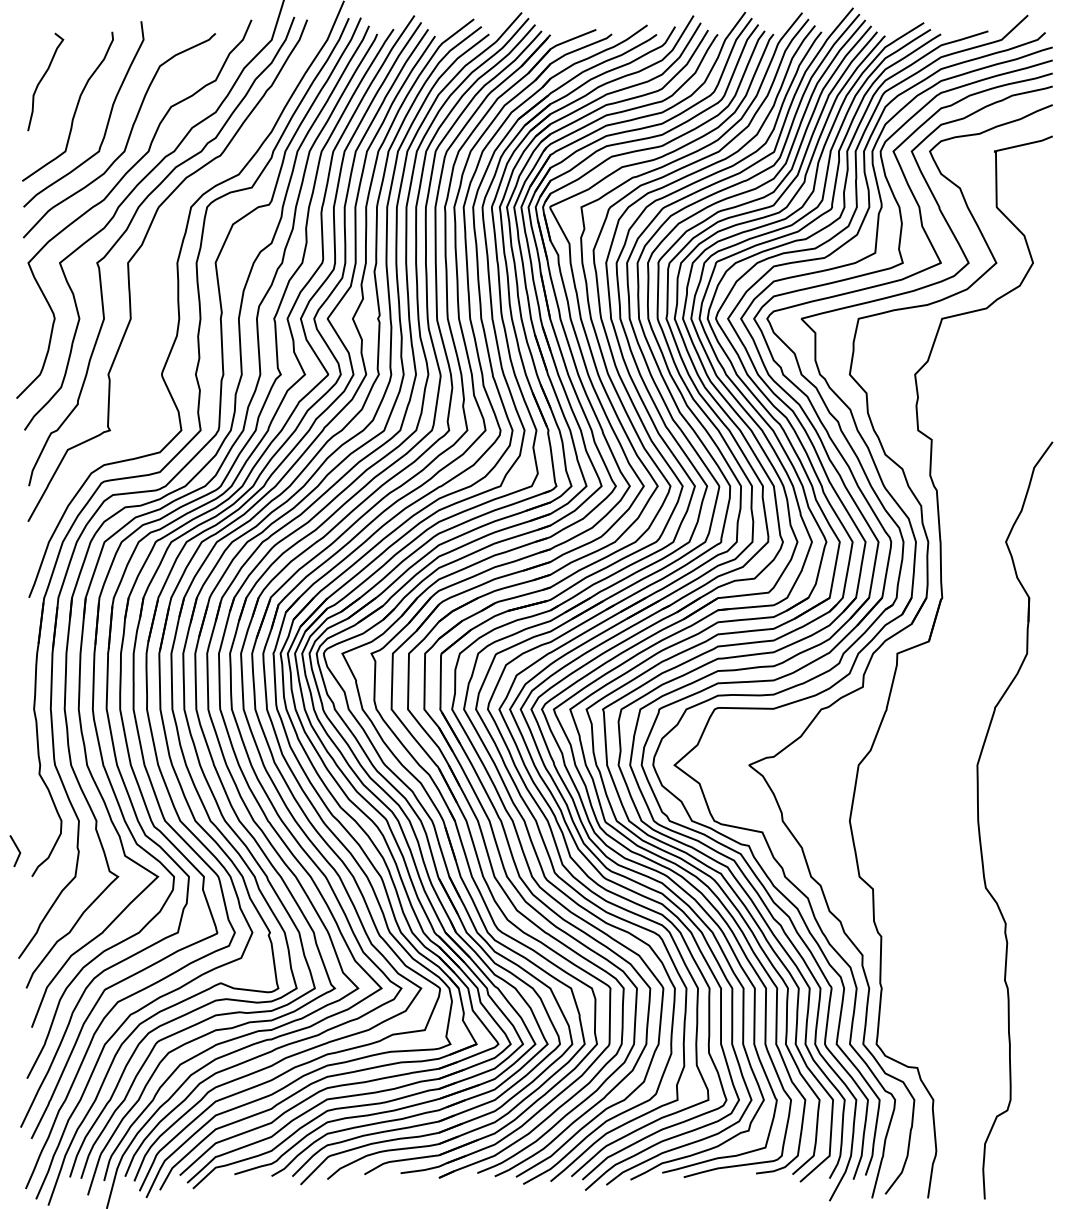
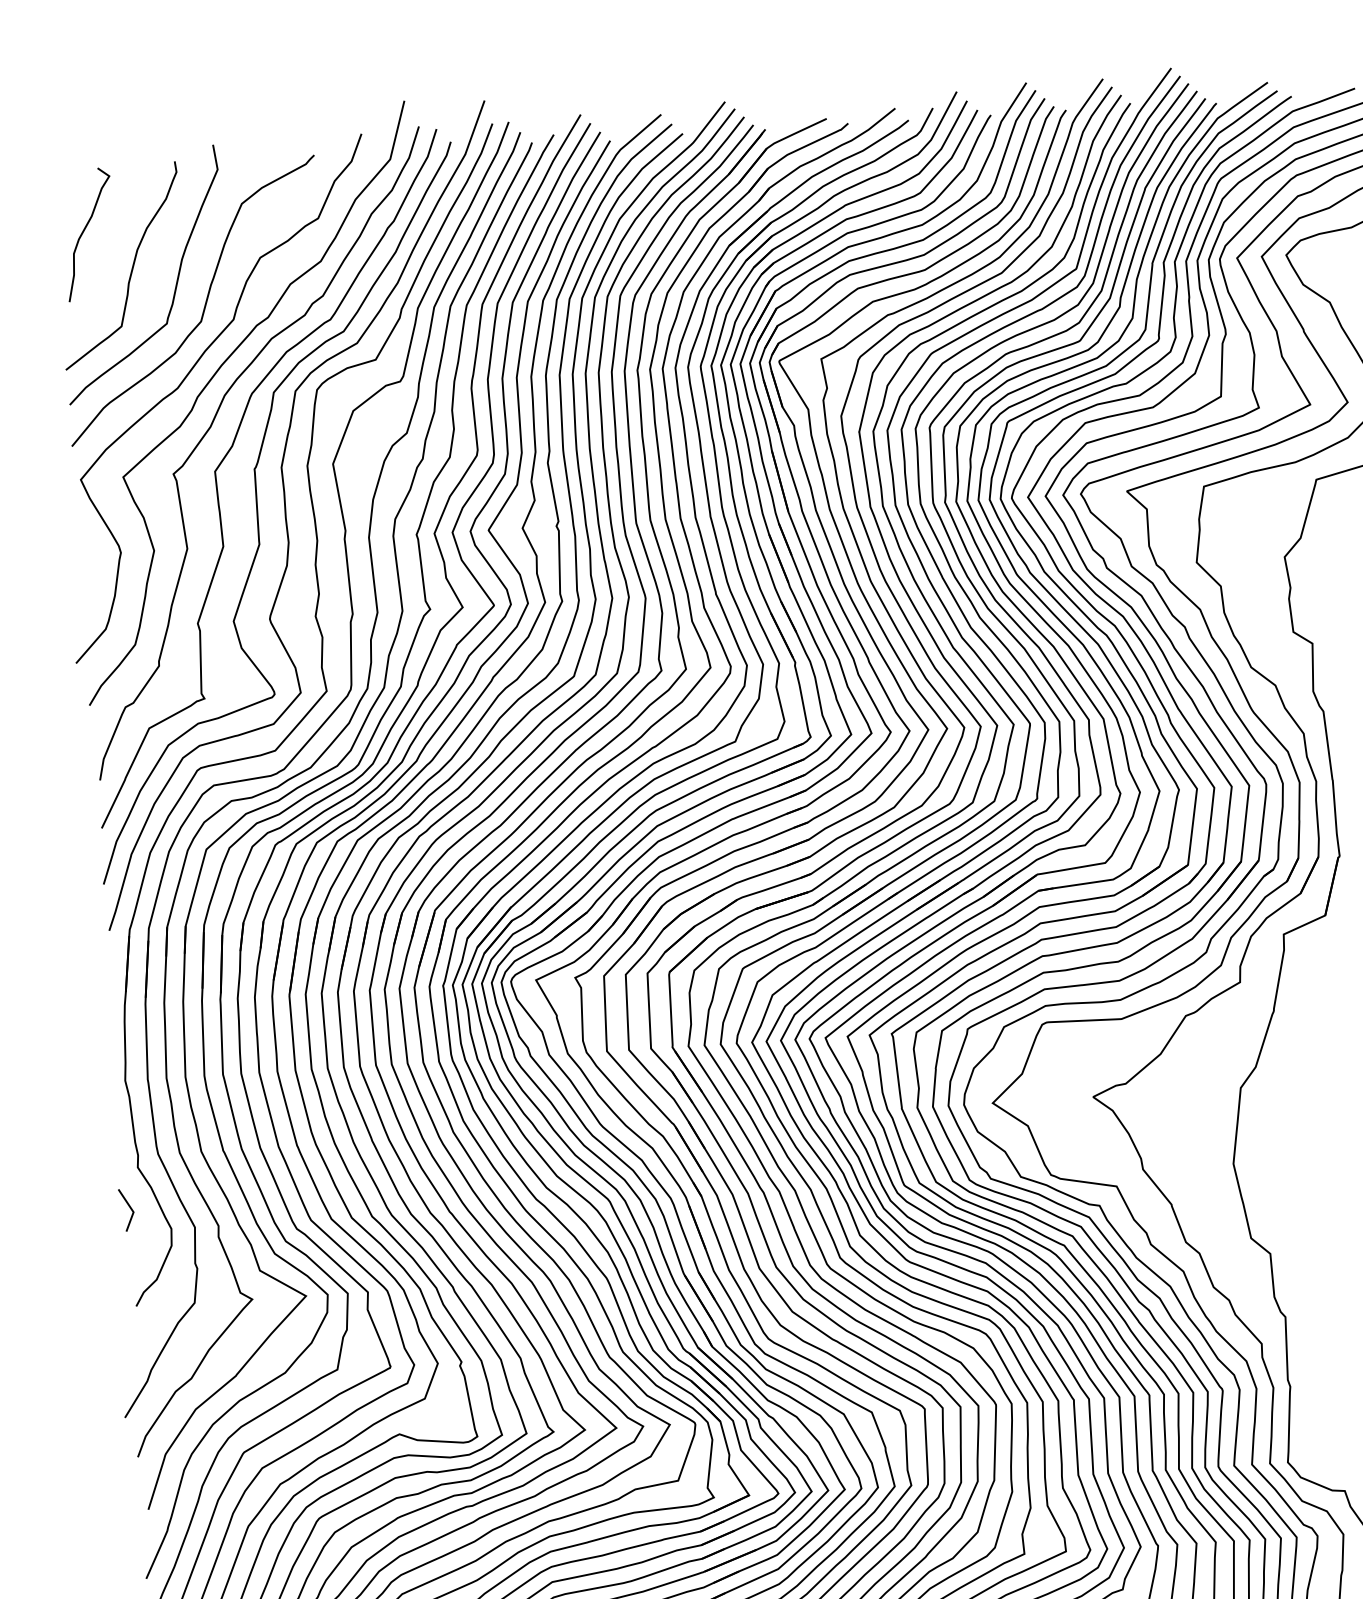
curve: (158, 296) -> (258, 514), added
line: (17, 850) -> (129, 1209), moved

